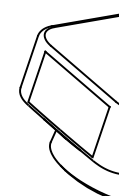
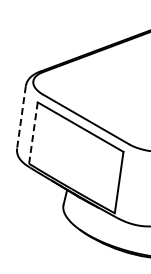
line: (29, 61) -> (21, 117), solid -> dashed
line: (36, 77) -> (33, 133), solid -> dashed

